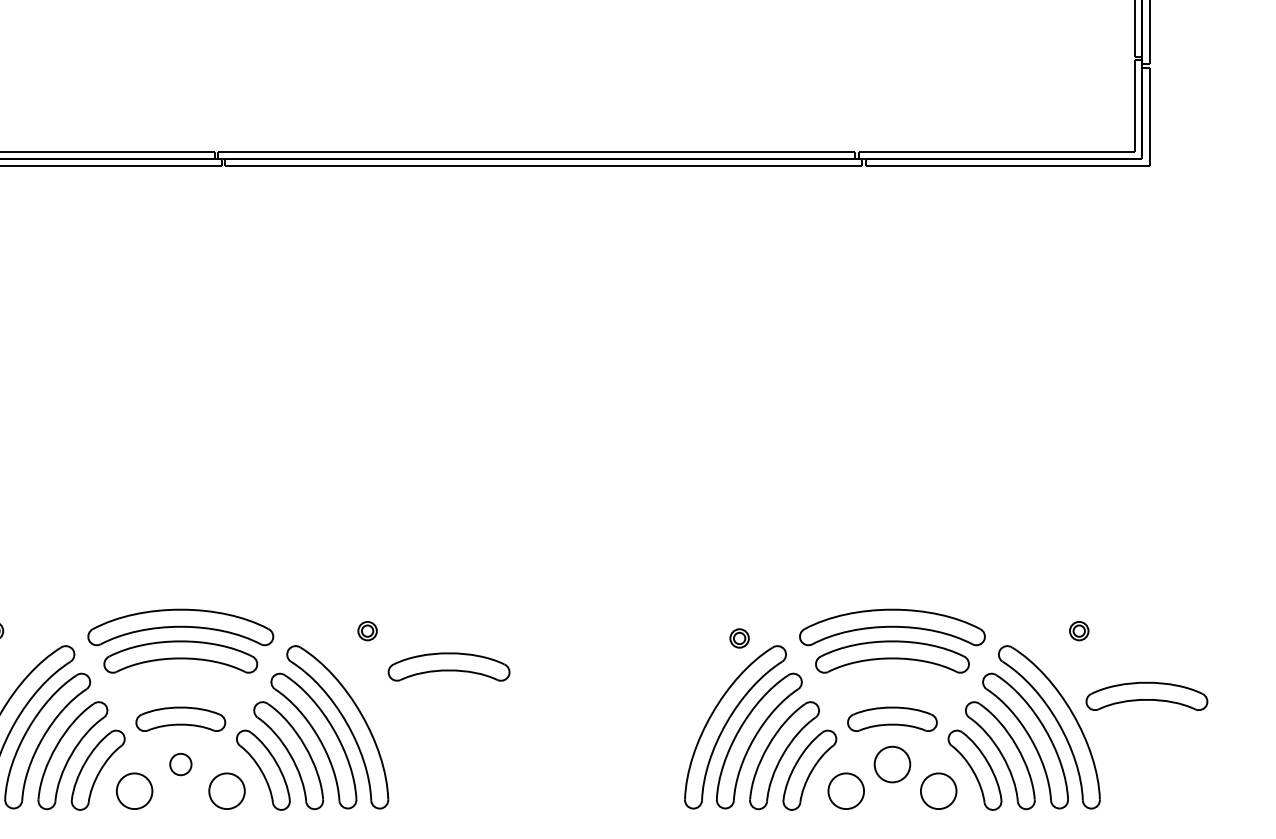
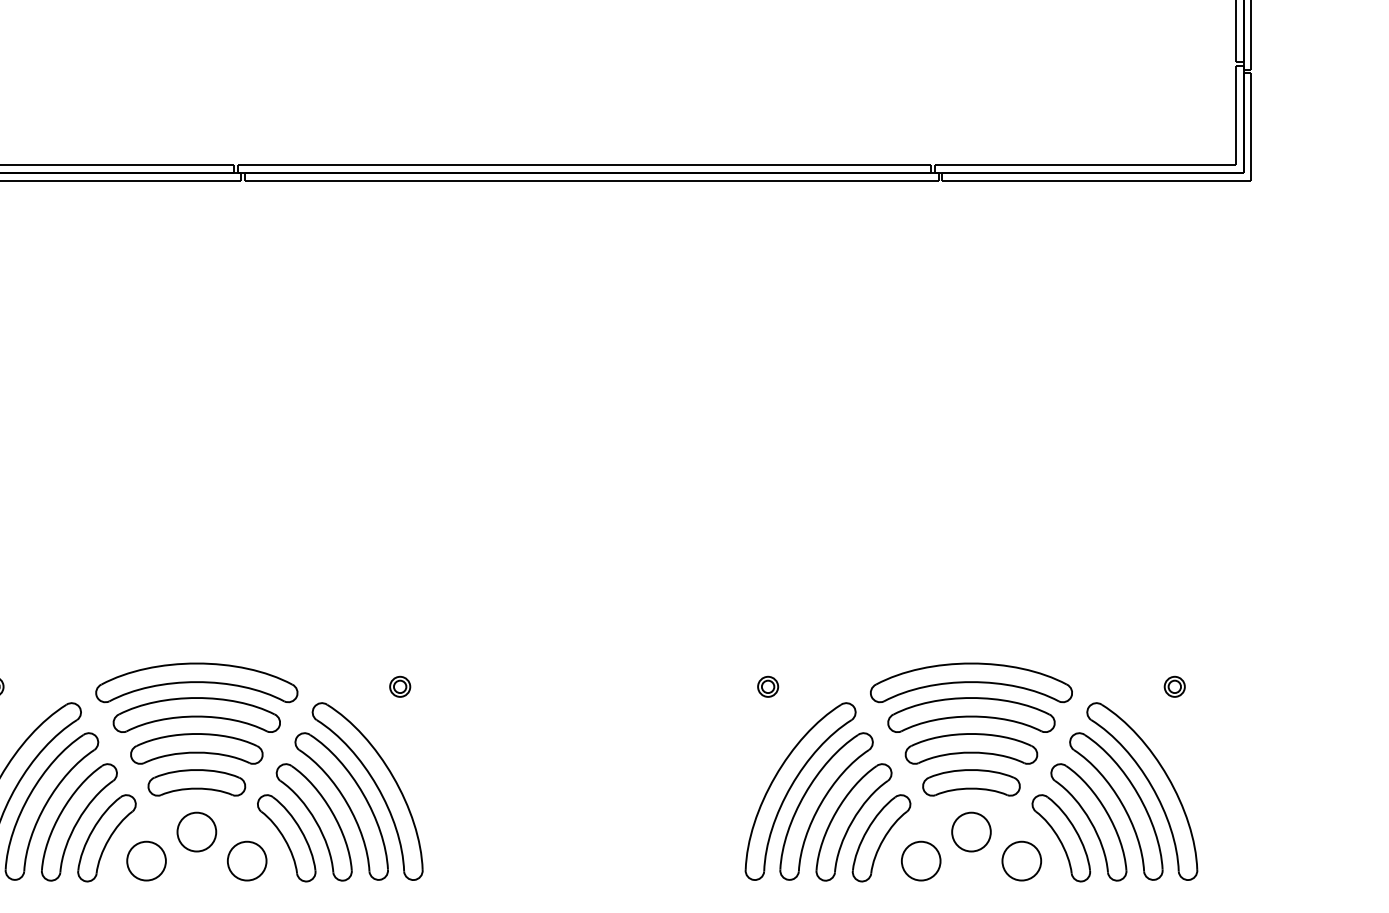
part: (739, 638) -> (768, 686), moved
part: (448, 666) -> (196, 748), moved
part: (1146, 696) -> (971, 748), moved
part: (180, 764) -> (196, 831), size x1.67

